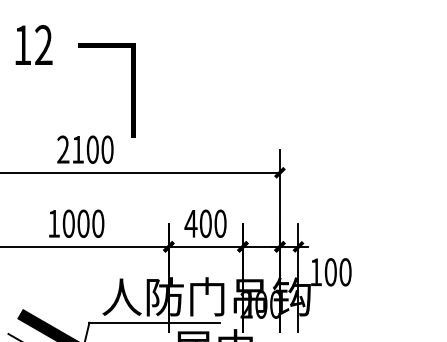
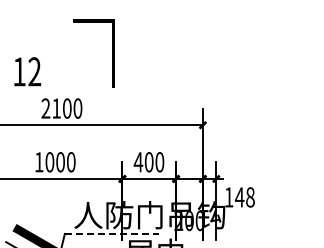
text: (33, 44) -> (27, 71), moved
line: (131, 90) -> (112, 53), moved
text: (337, 272) -> (244, 197), 100 -> 148
line: (155, 323) -> (112, 234), solid -> dashed

